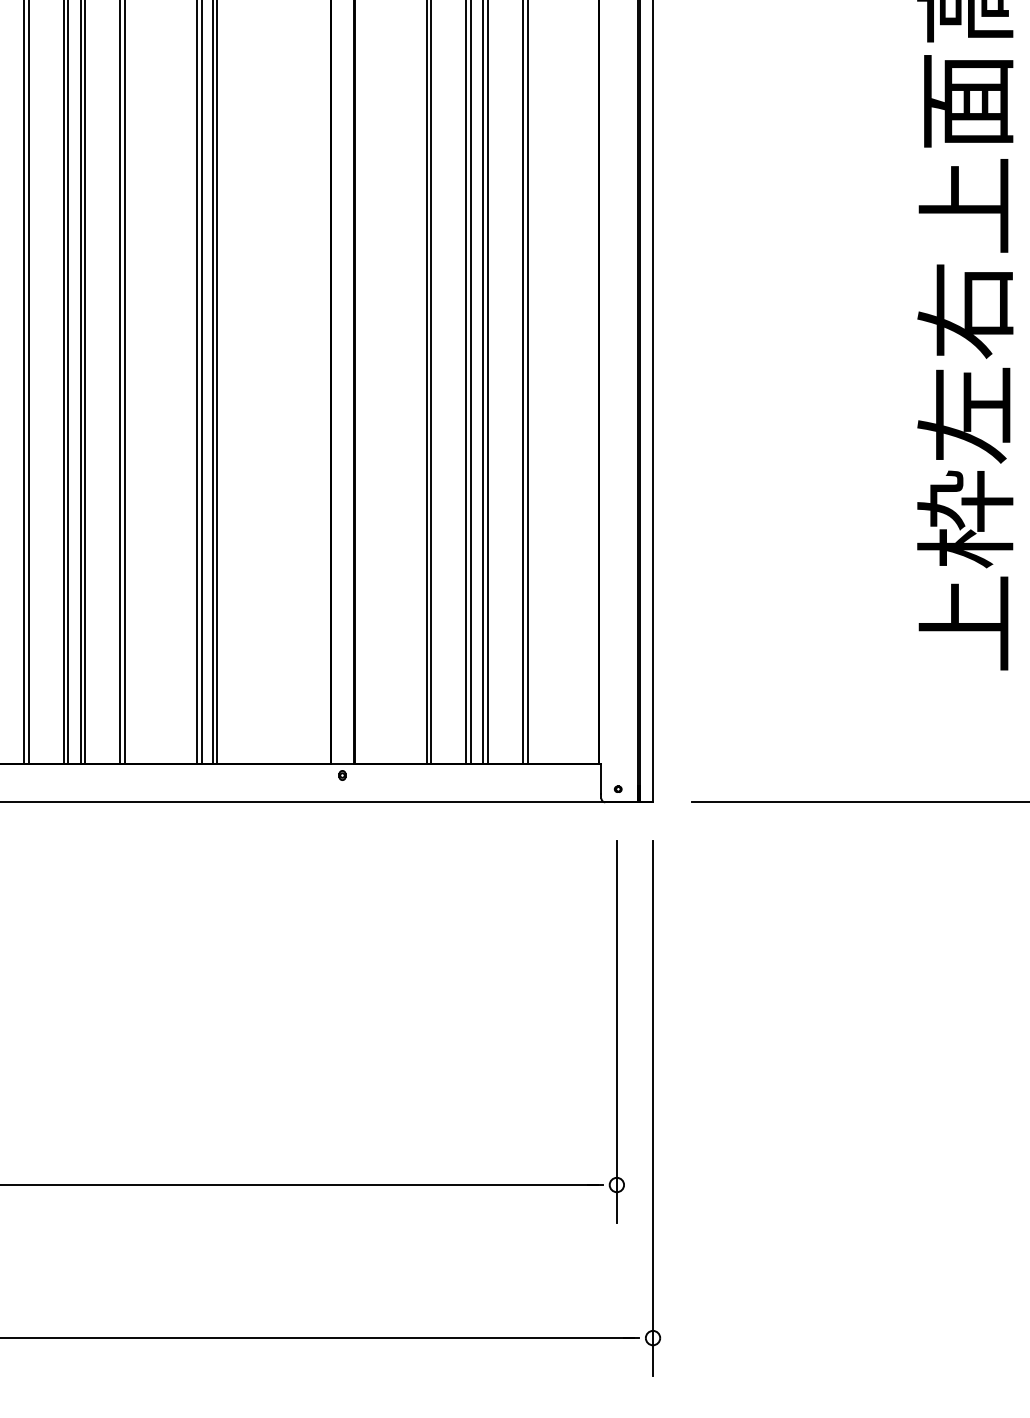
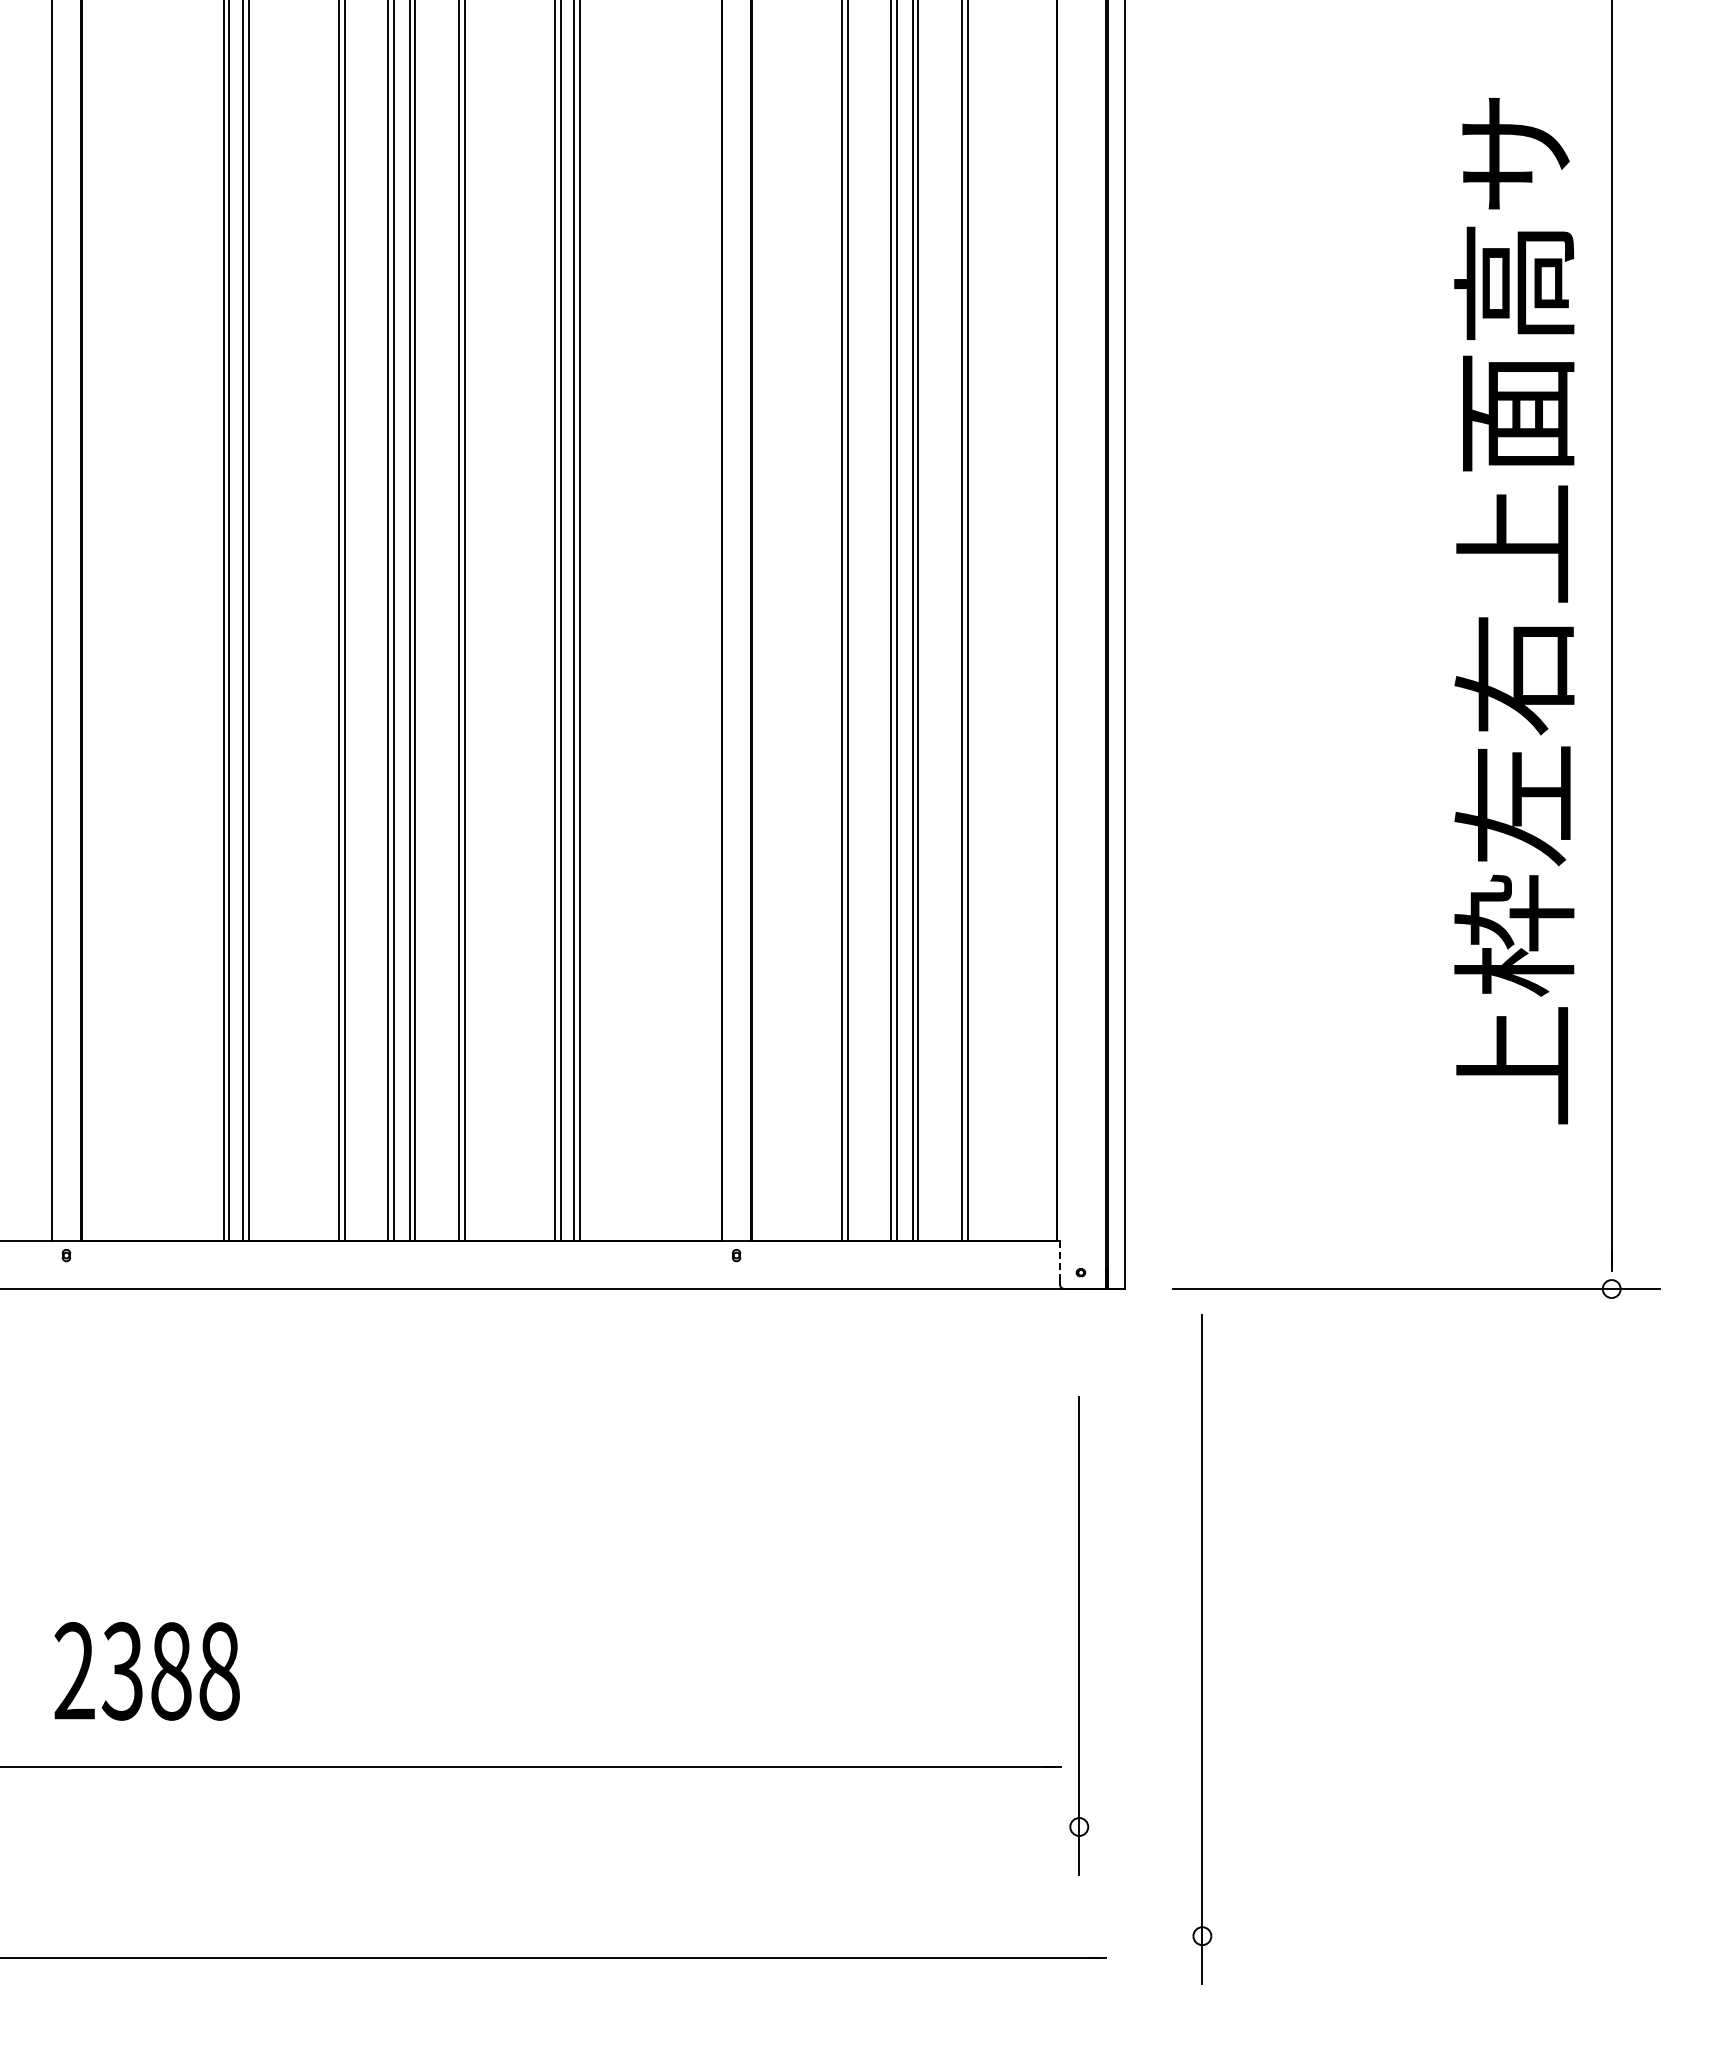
line: (601, 778) -> (1059, 1259), solid -> dashed
part: (617, 1031) -> (1079, 1635), moved
part: (653, 1108) -> (1202, 1649), moved

